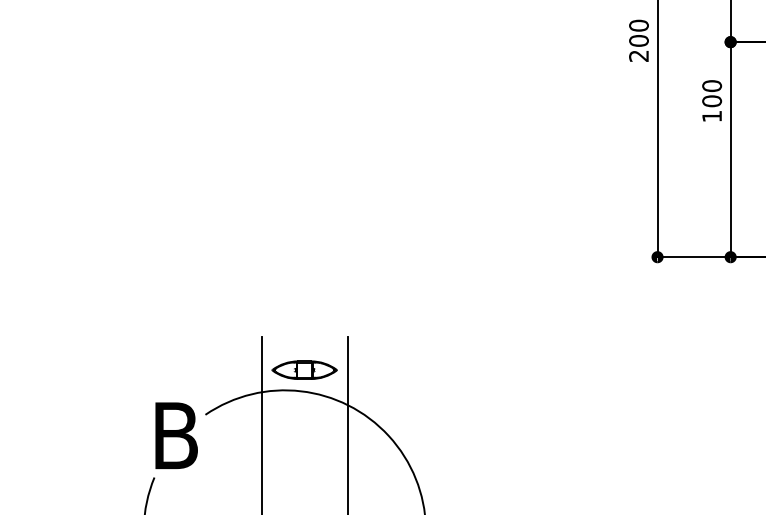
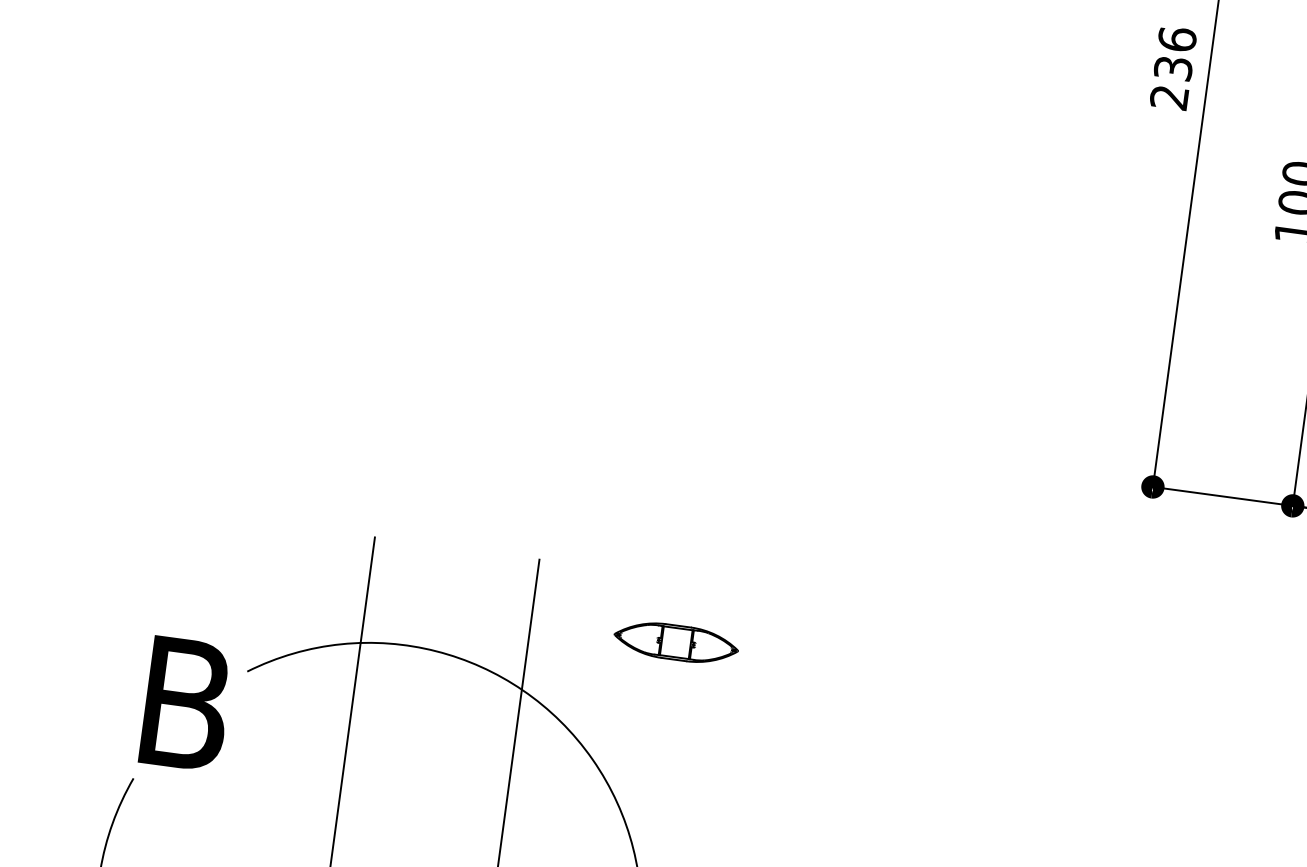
text: (638, 32) -> (1174, 52), 200 -> 236
part: (304, 369) -> (676, 641), moved

